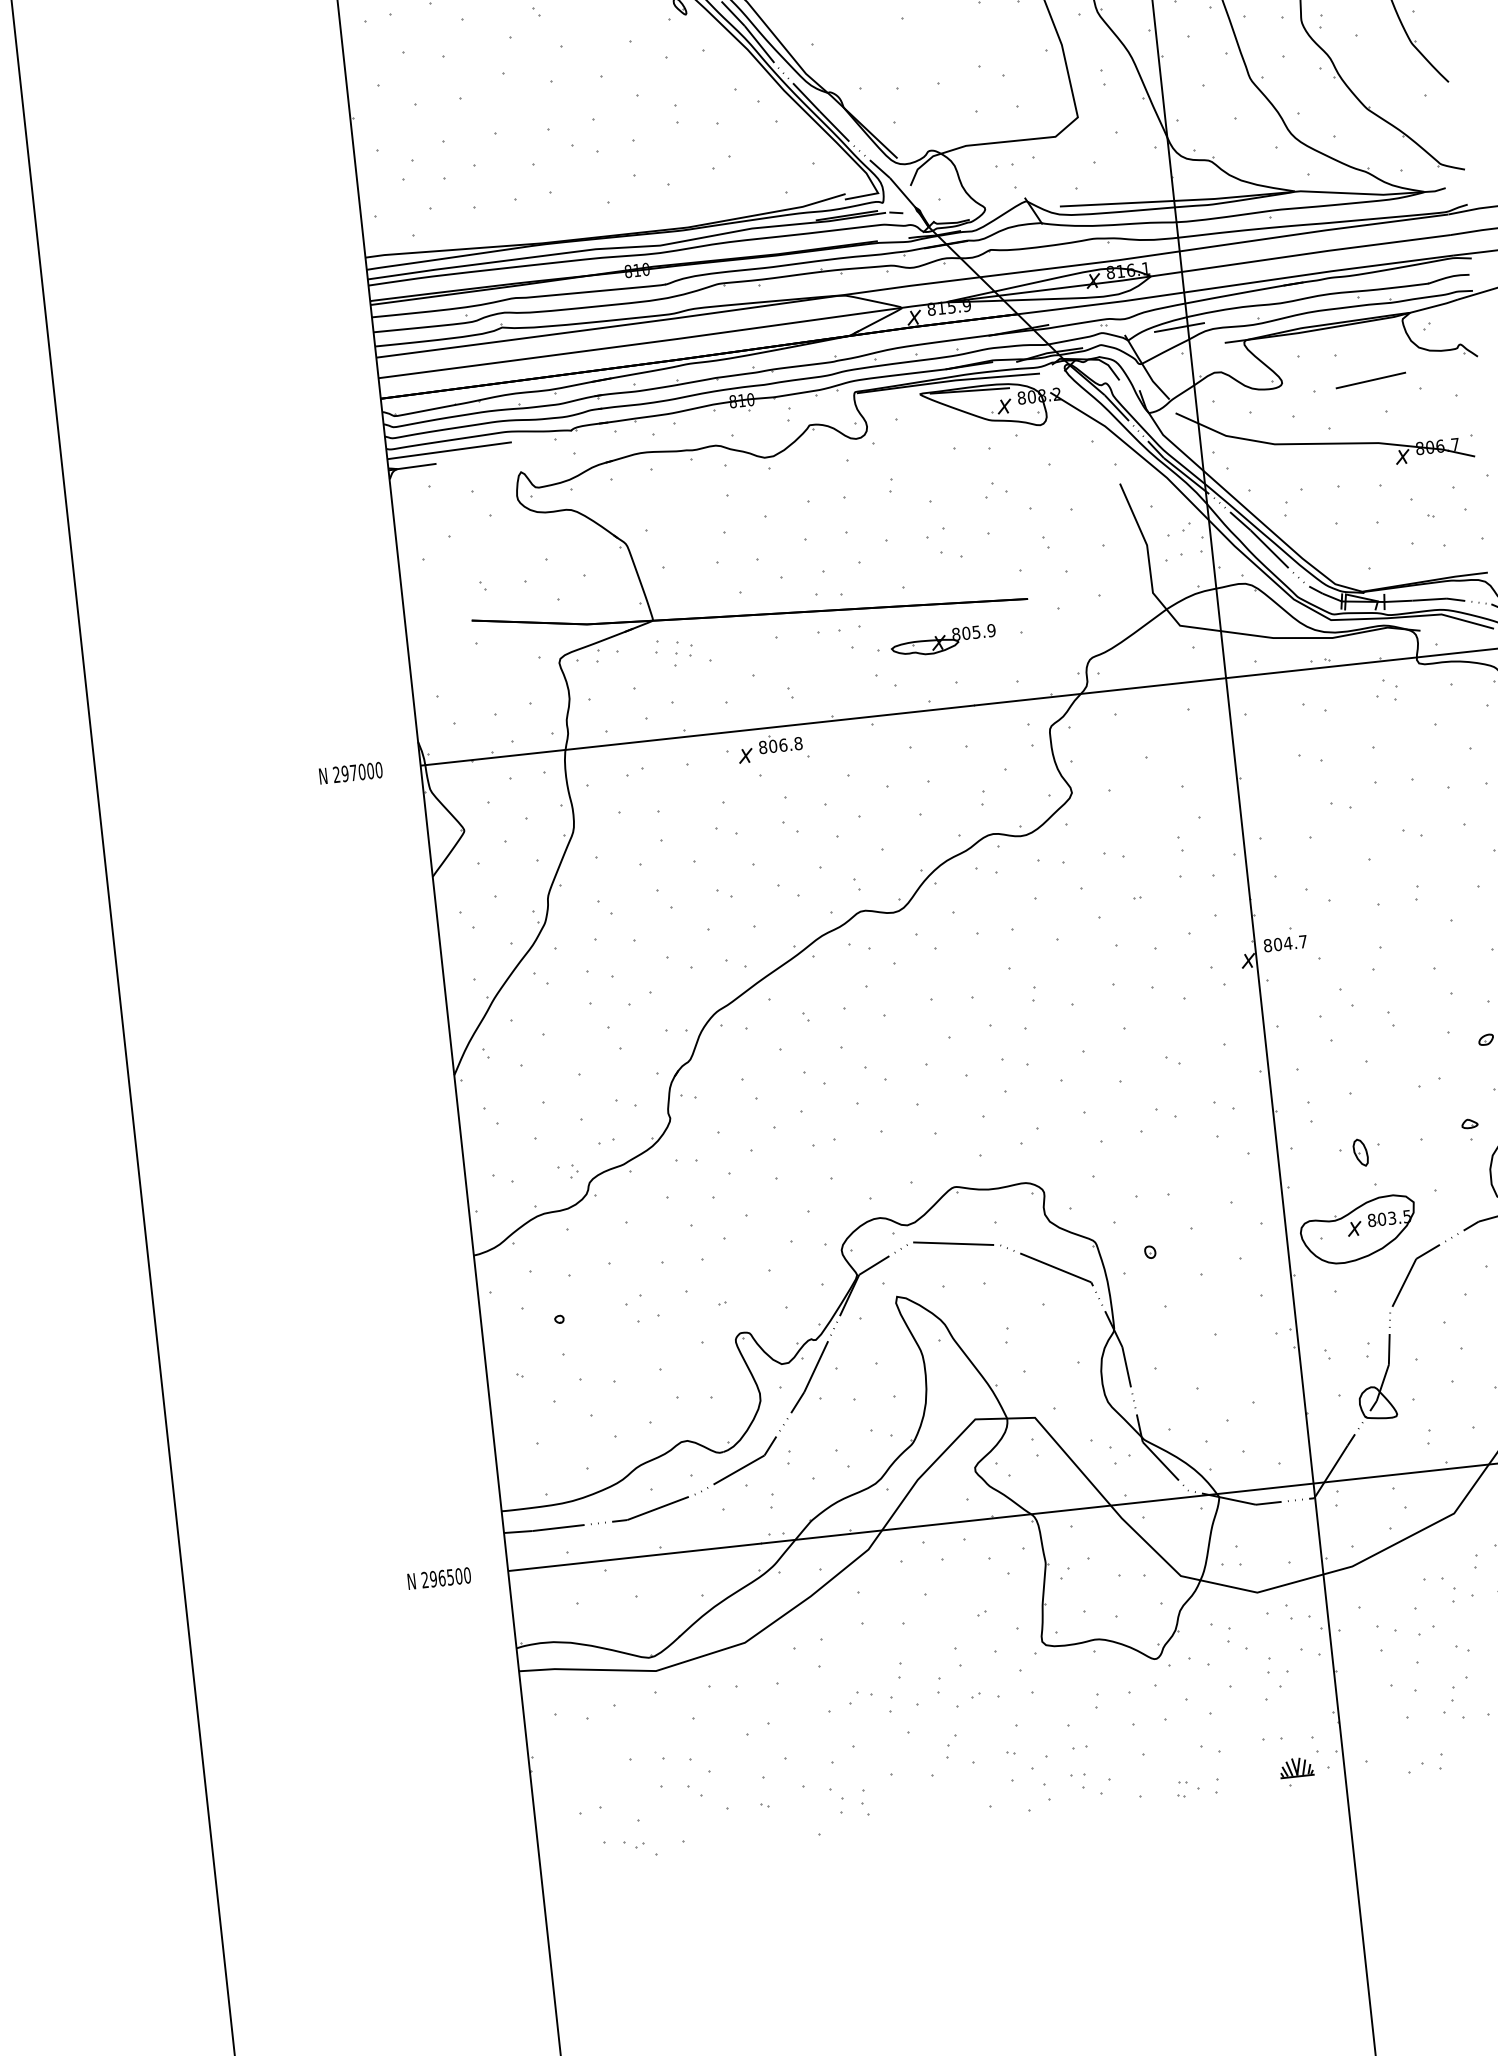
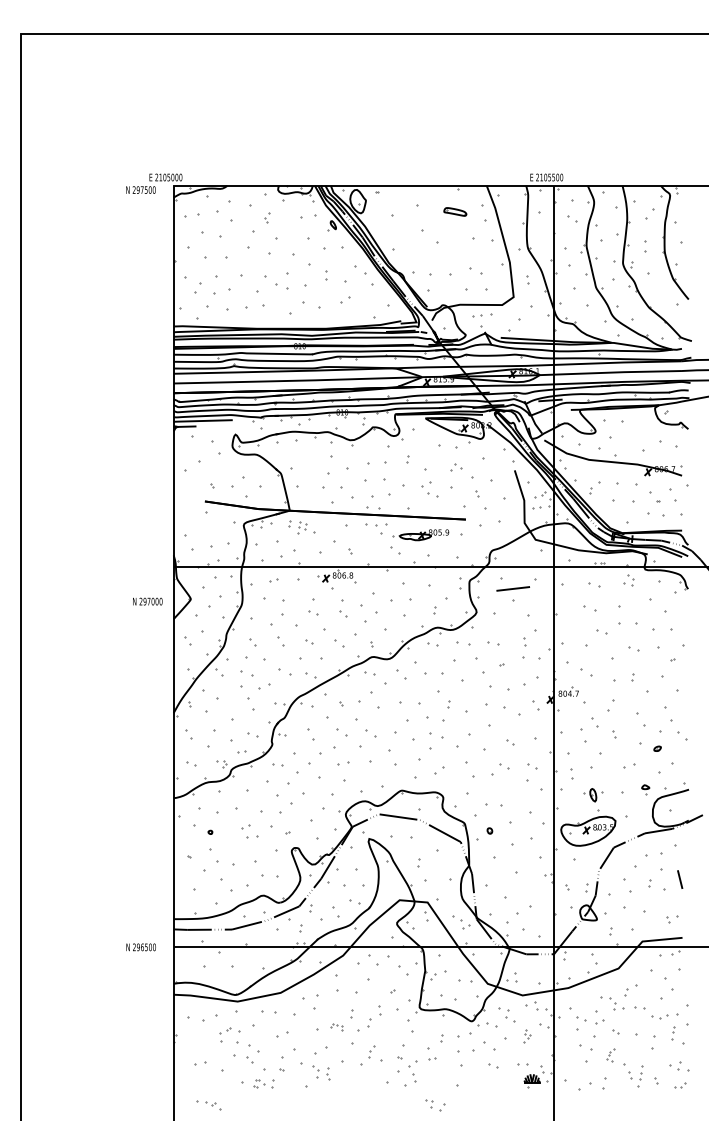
line: (1369, 379) -> (512, 588), moved
text: (350, 772) -> (147, 601), moved
part: (1274, 1676) -> (526, 1035), size x0.6
part: (1456, 1697) -> (610, 1054), size x0.6
part: (977, 1698) -> (229, 1030), moved
part: (870, 1701) -> (336, 1026), size x0.6
part: (1425, 1762) -> (592, 1083), size x1.6
part: (1091, 1784) -> (435, 1105), moved
part: (1196, 1787) -> (263, 1083), moved
part: (629, 1849) -> (208, 1105), moved

